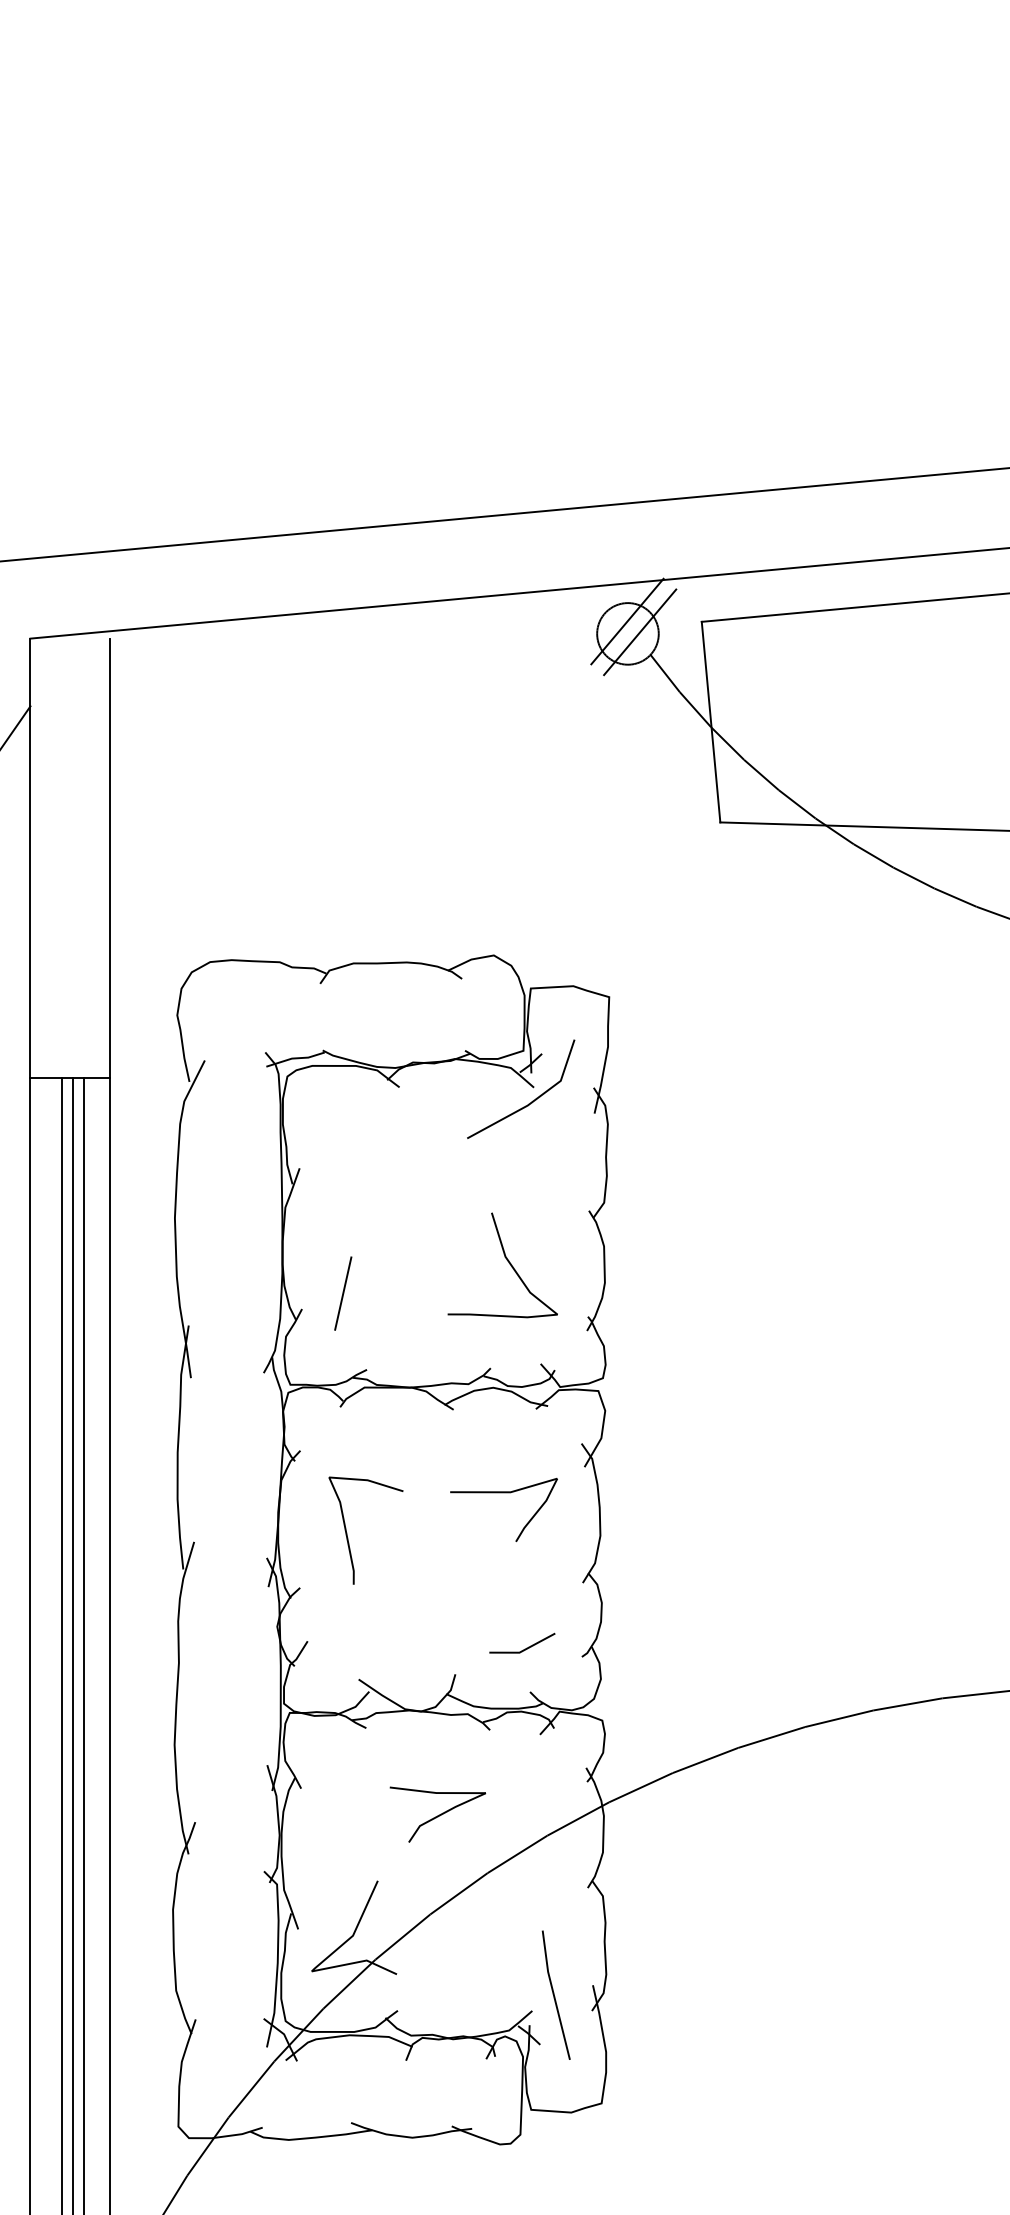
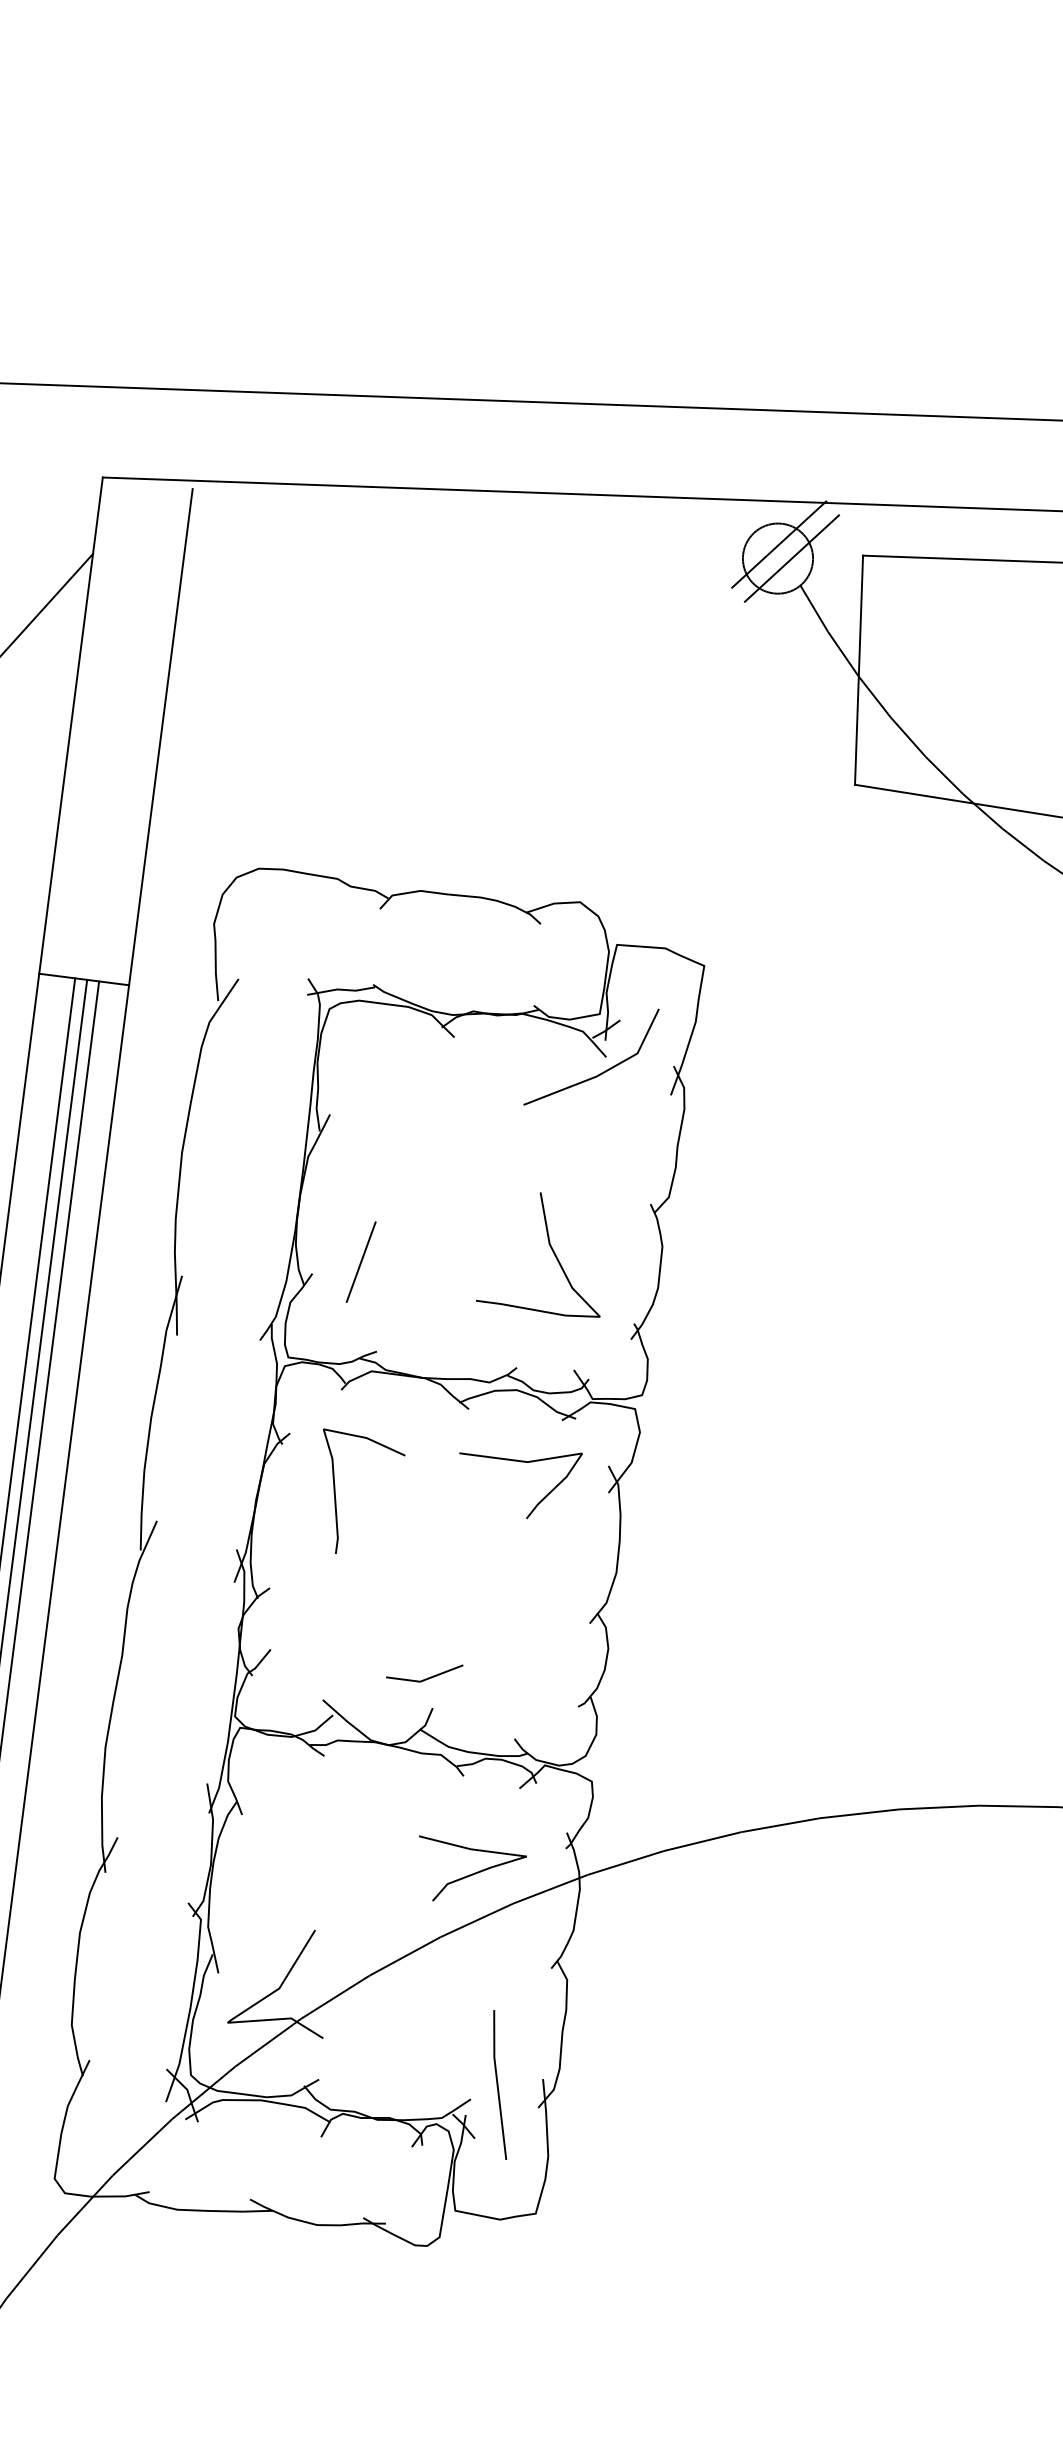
part: (503, 1493) -> (519, 1462), moved
curve: (347, 1532) -> (336, 1494), moved
line: (526, 1647) -> (428, 1676), moved
part: (437, 1814) -> (469, 1873), moved

